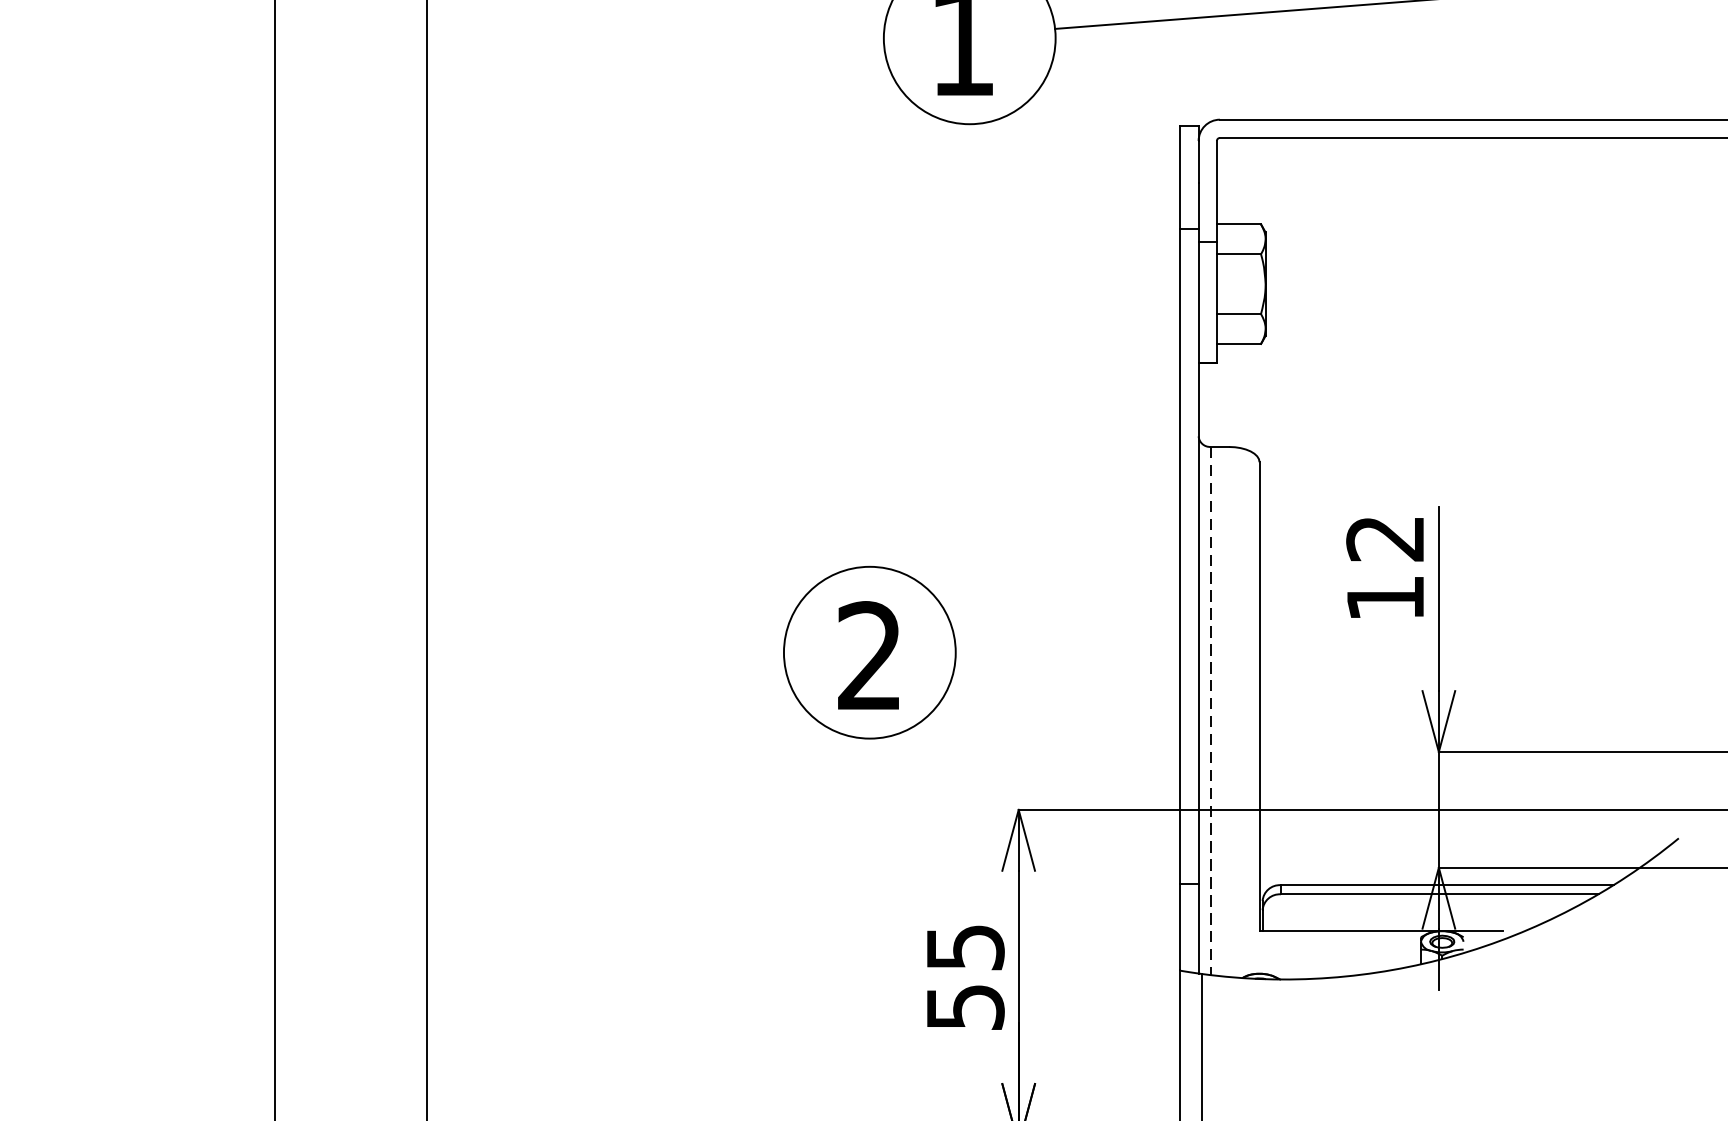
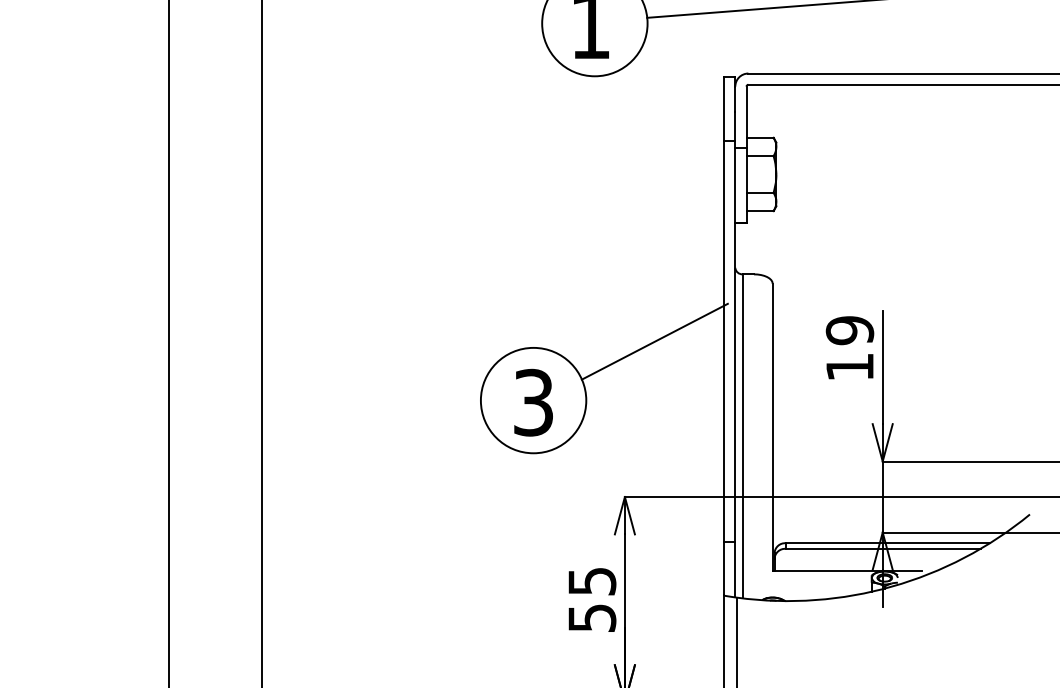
text: (1384, 538) -> (849, 330), 12 -> 19
line: (1066, 556) -> (654, 341), added
text: (869, 655) -> (533, 402), 2 -> 3
line: (1210, 711) -> (742, 436), dashed -> solid

